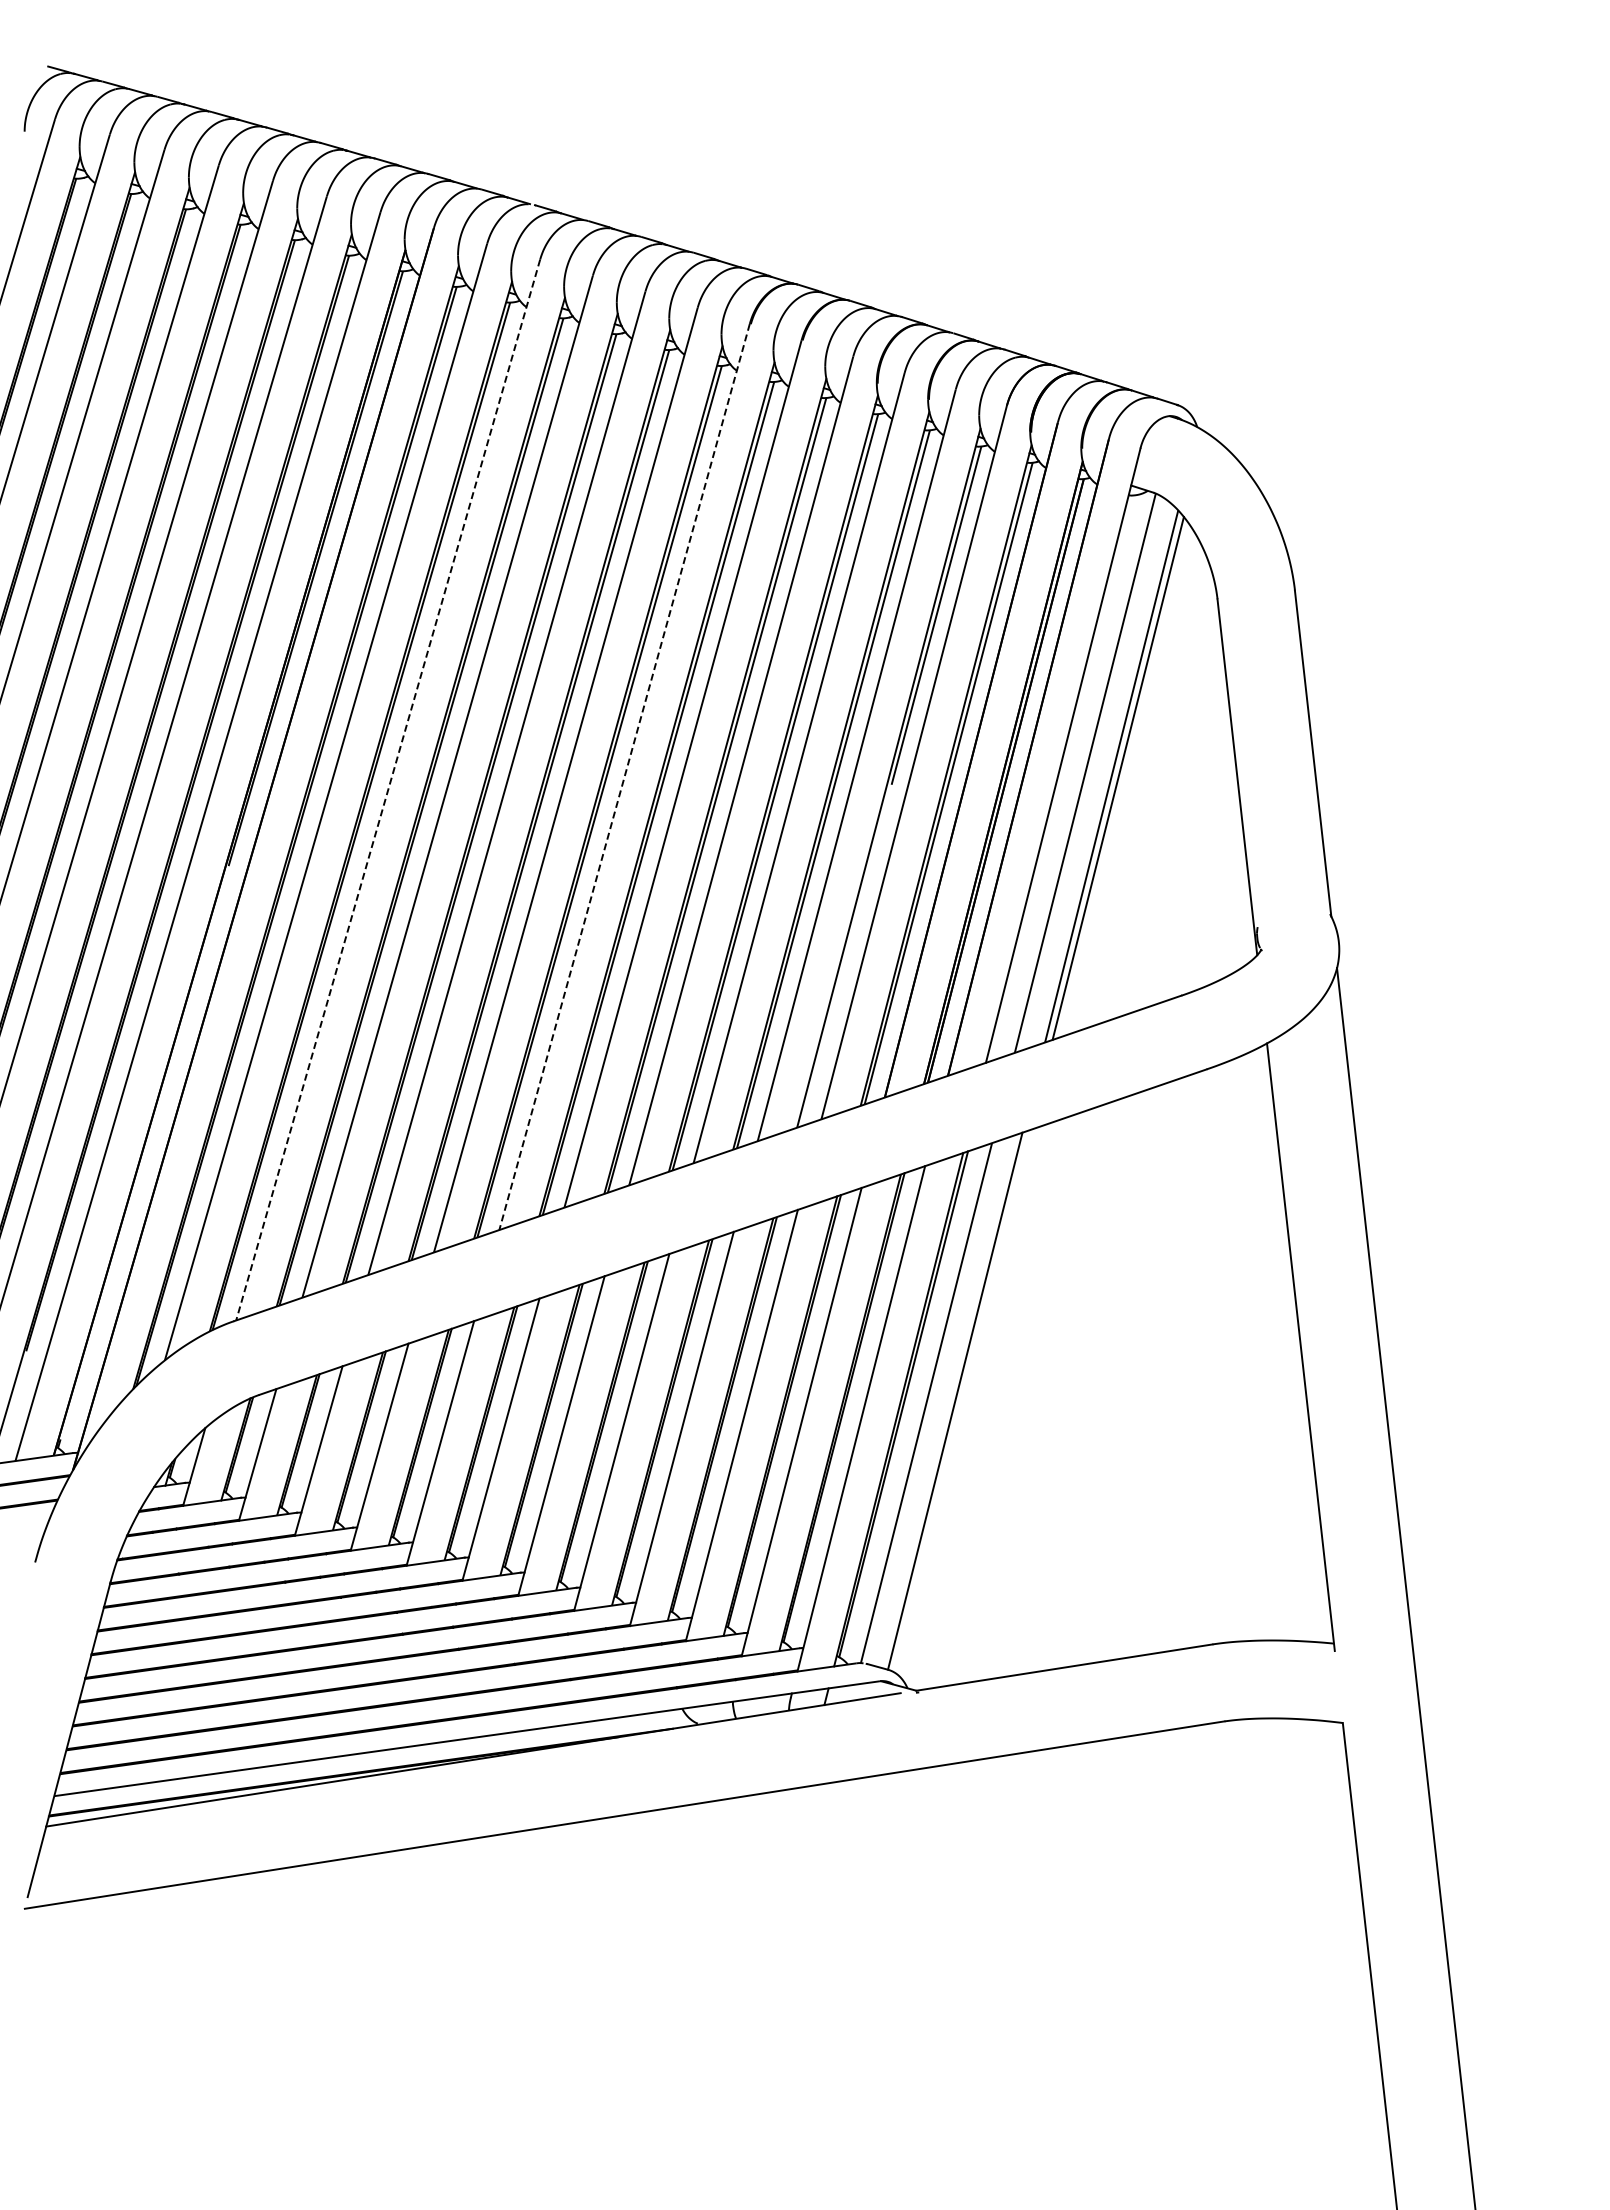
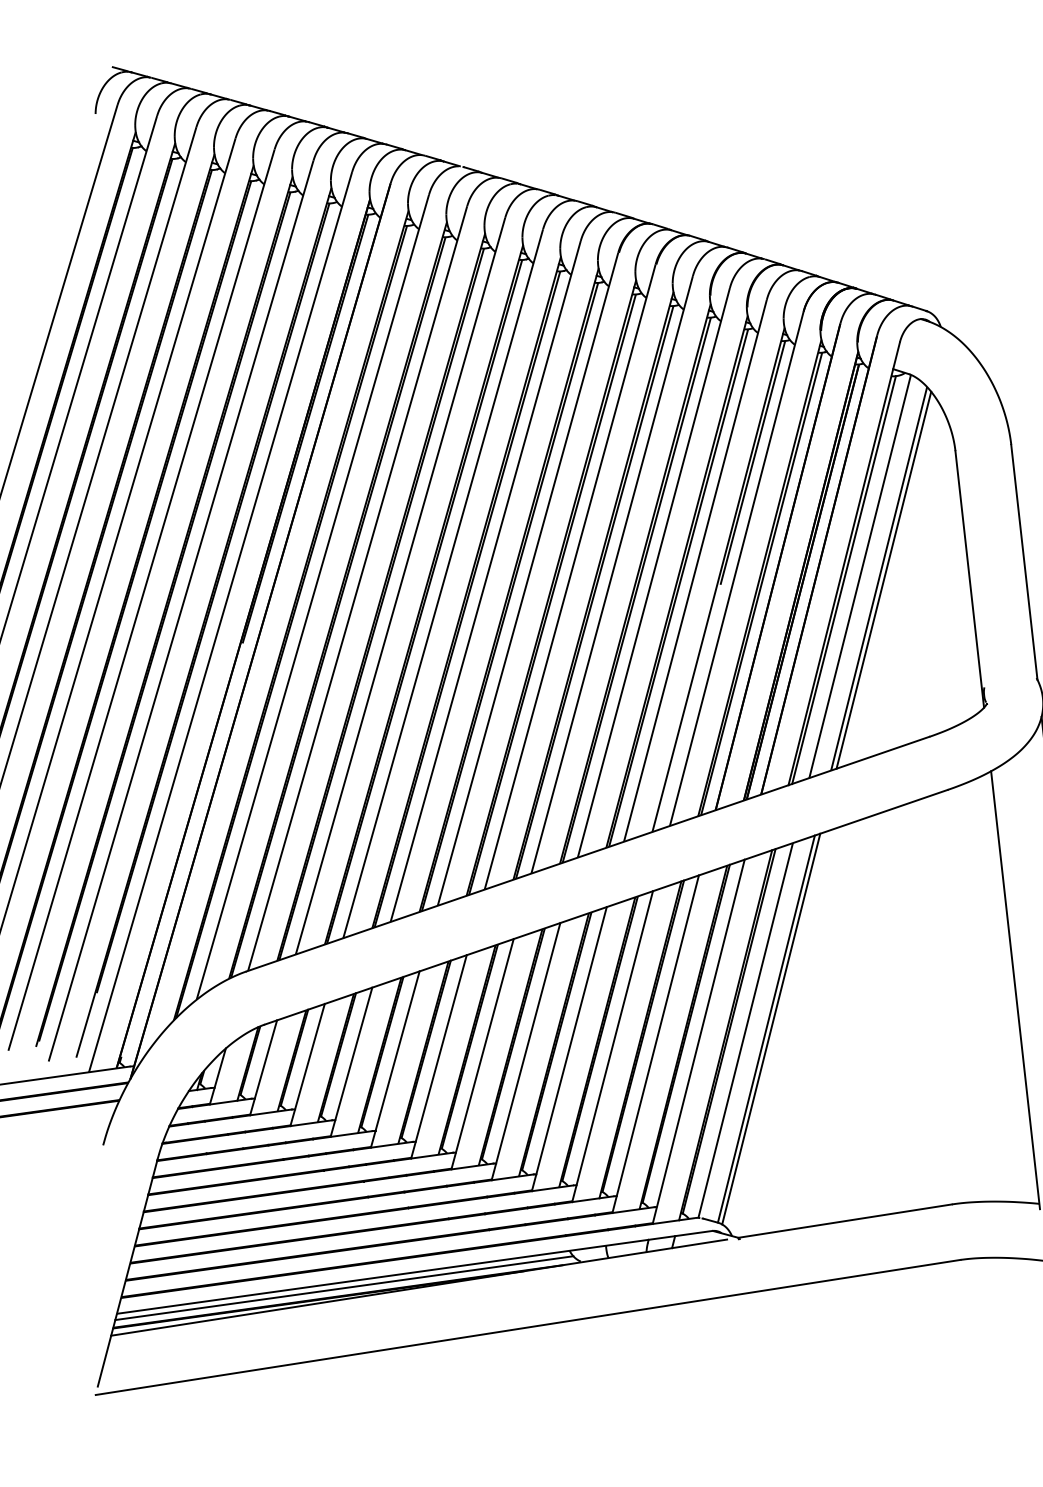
line: (624, 777) -> (527, 579), dashed -> solid
line: (1062, 778) -> (843, 580), added
line: (387, 790) -> (357, 588), dashed -> solid
line: (961, 1401) -> (770, 1029), added
line: (369, 1760) -> (344, 1288), added

